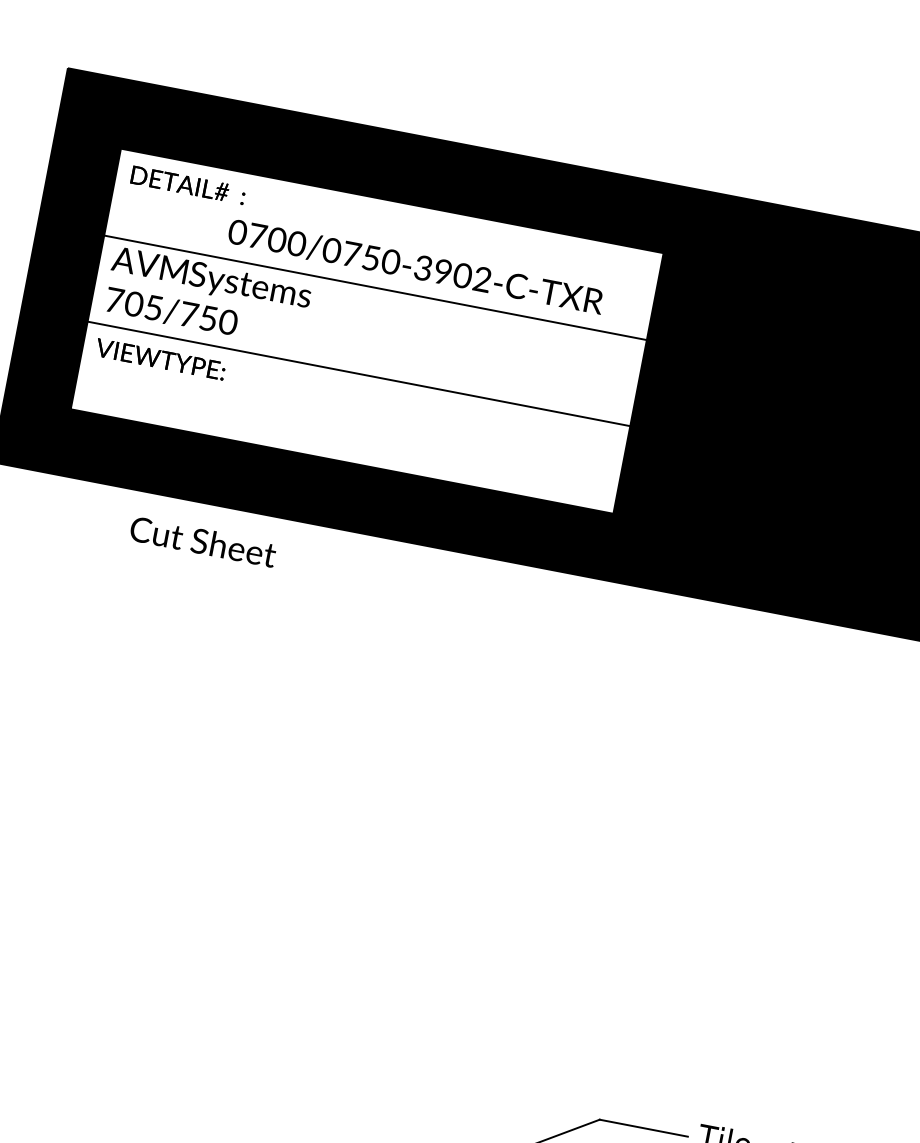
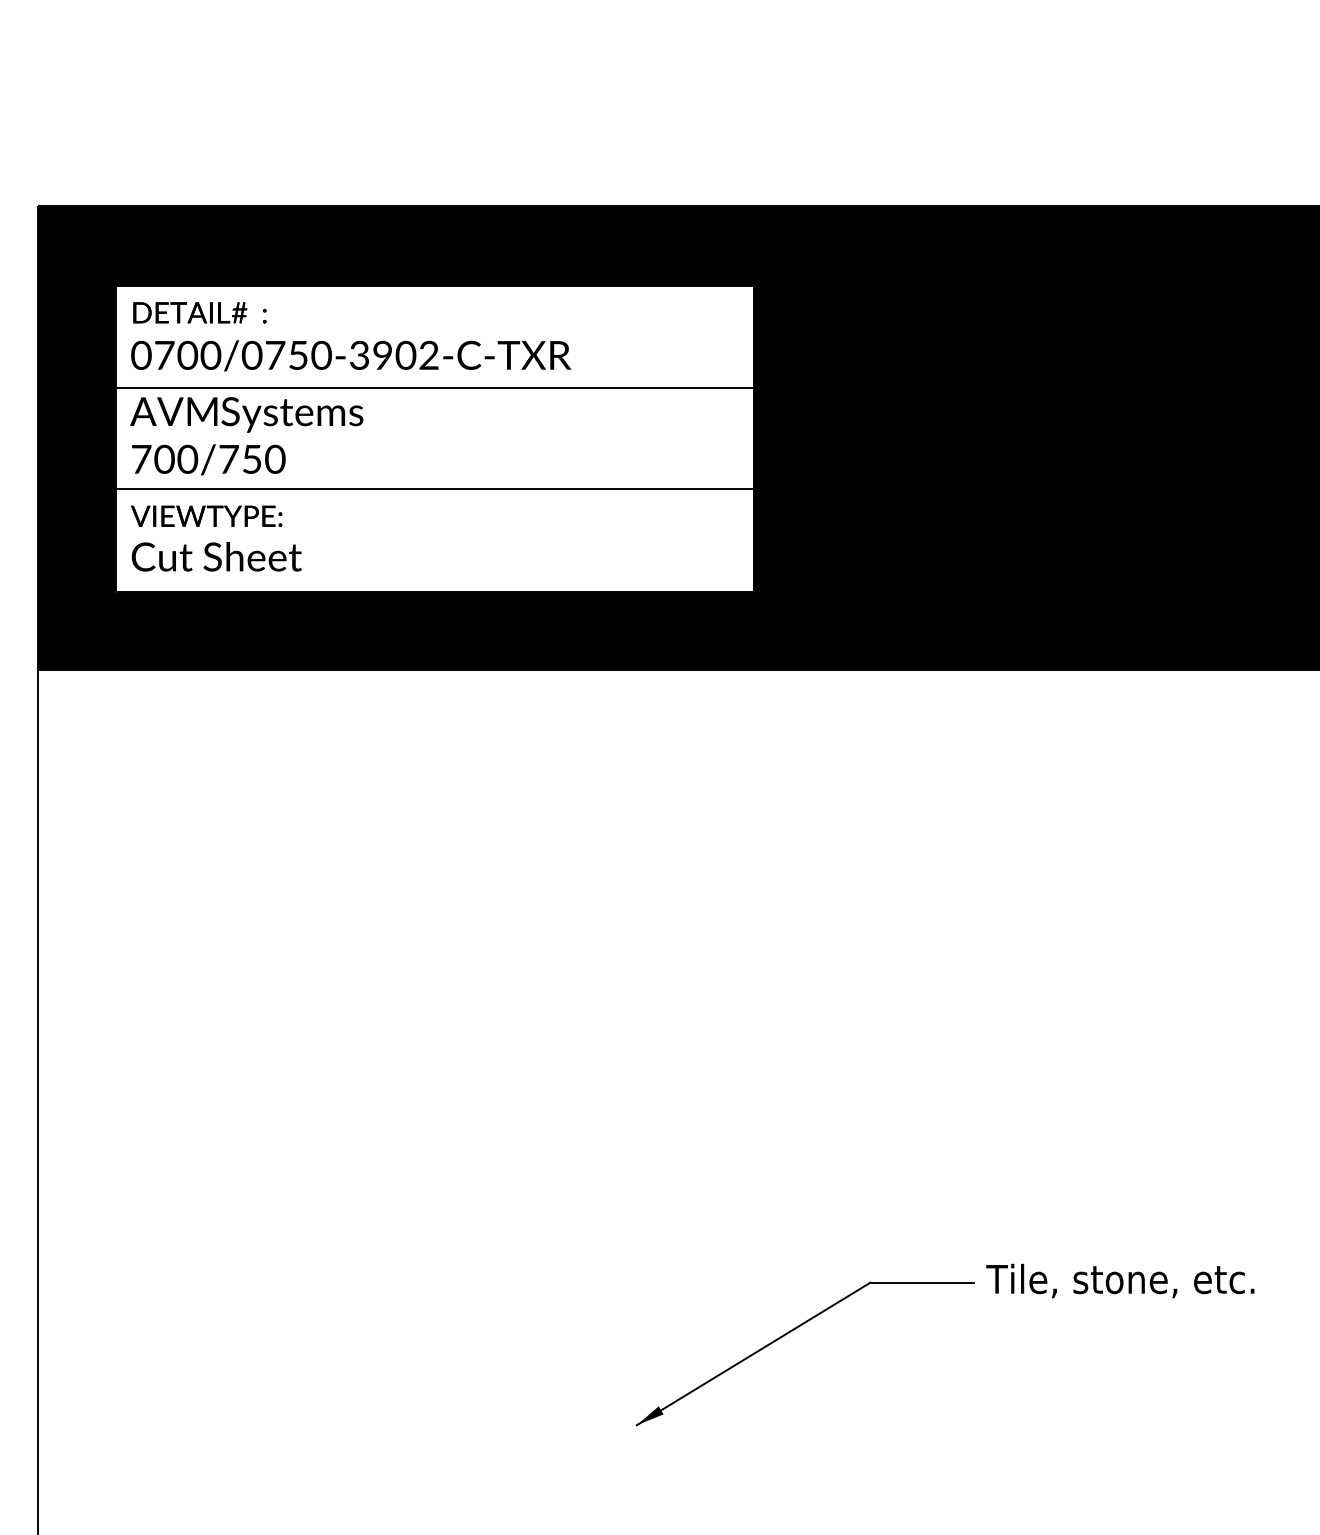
text: (416, 266) -> (351, 355), moved
text: (153, 307) -> (187, 458), 705/750 -> 700/750
text: (203, 541) -> (216, 556), moved

